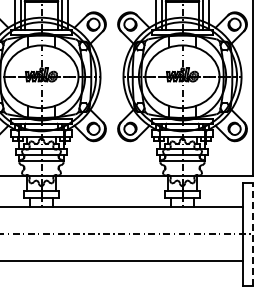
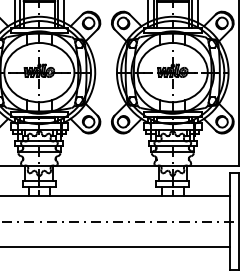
line: (253, 234) -> (239, 221), dashed -> solid

